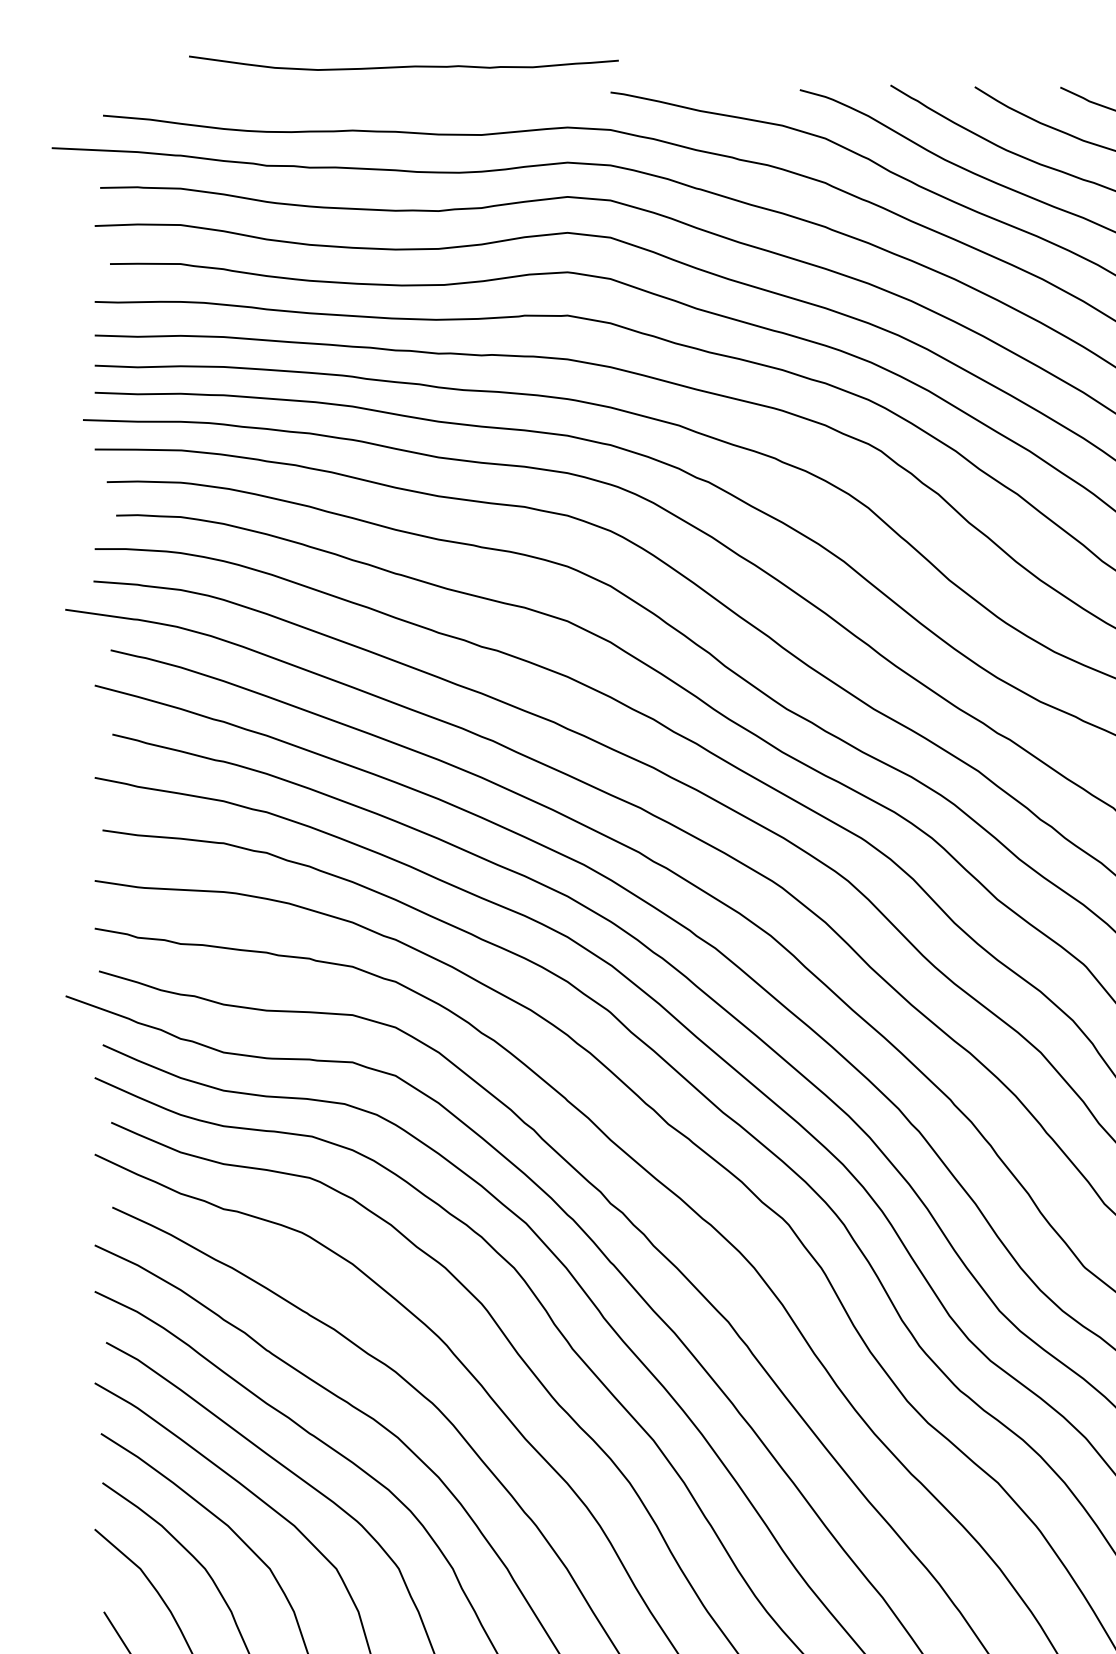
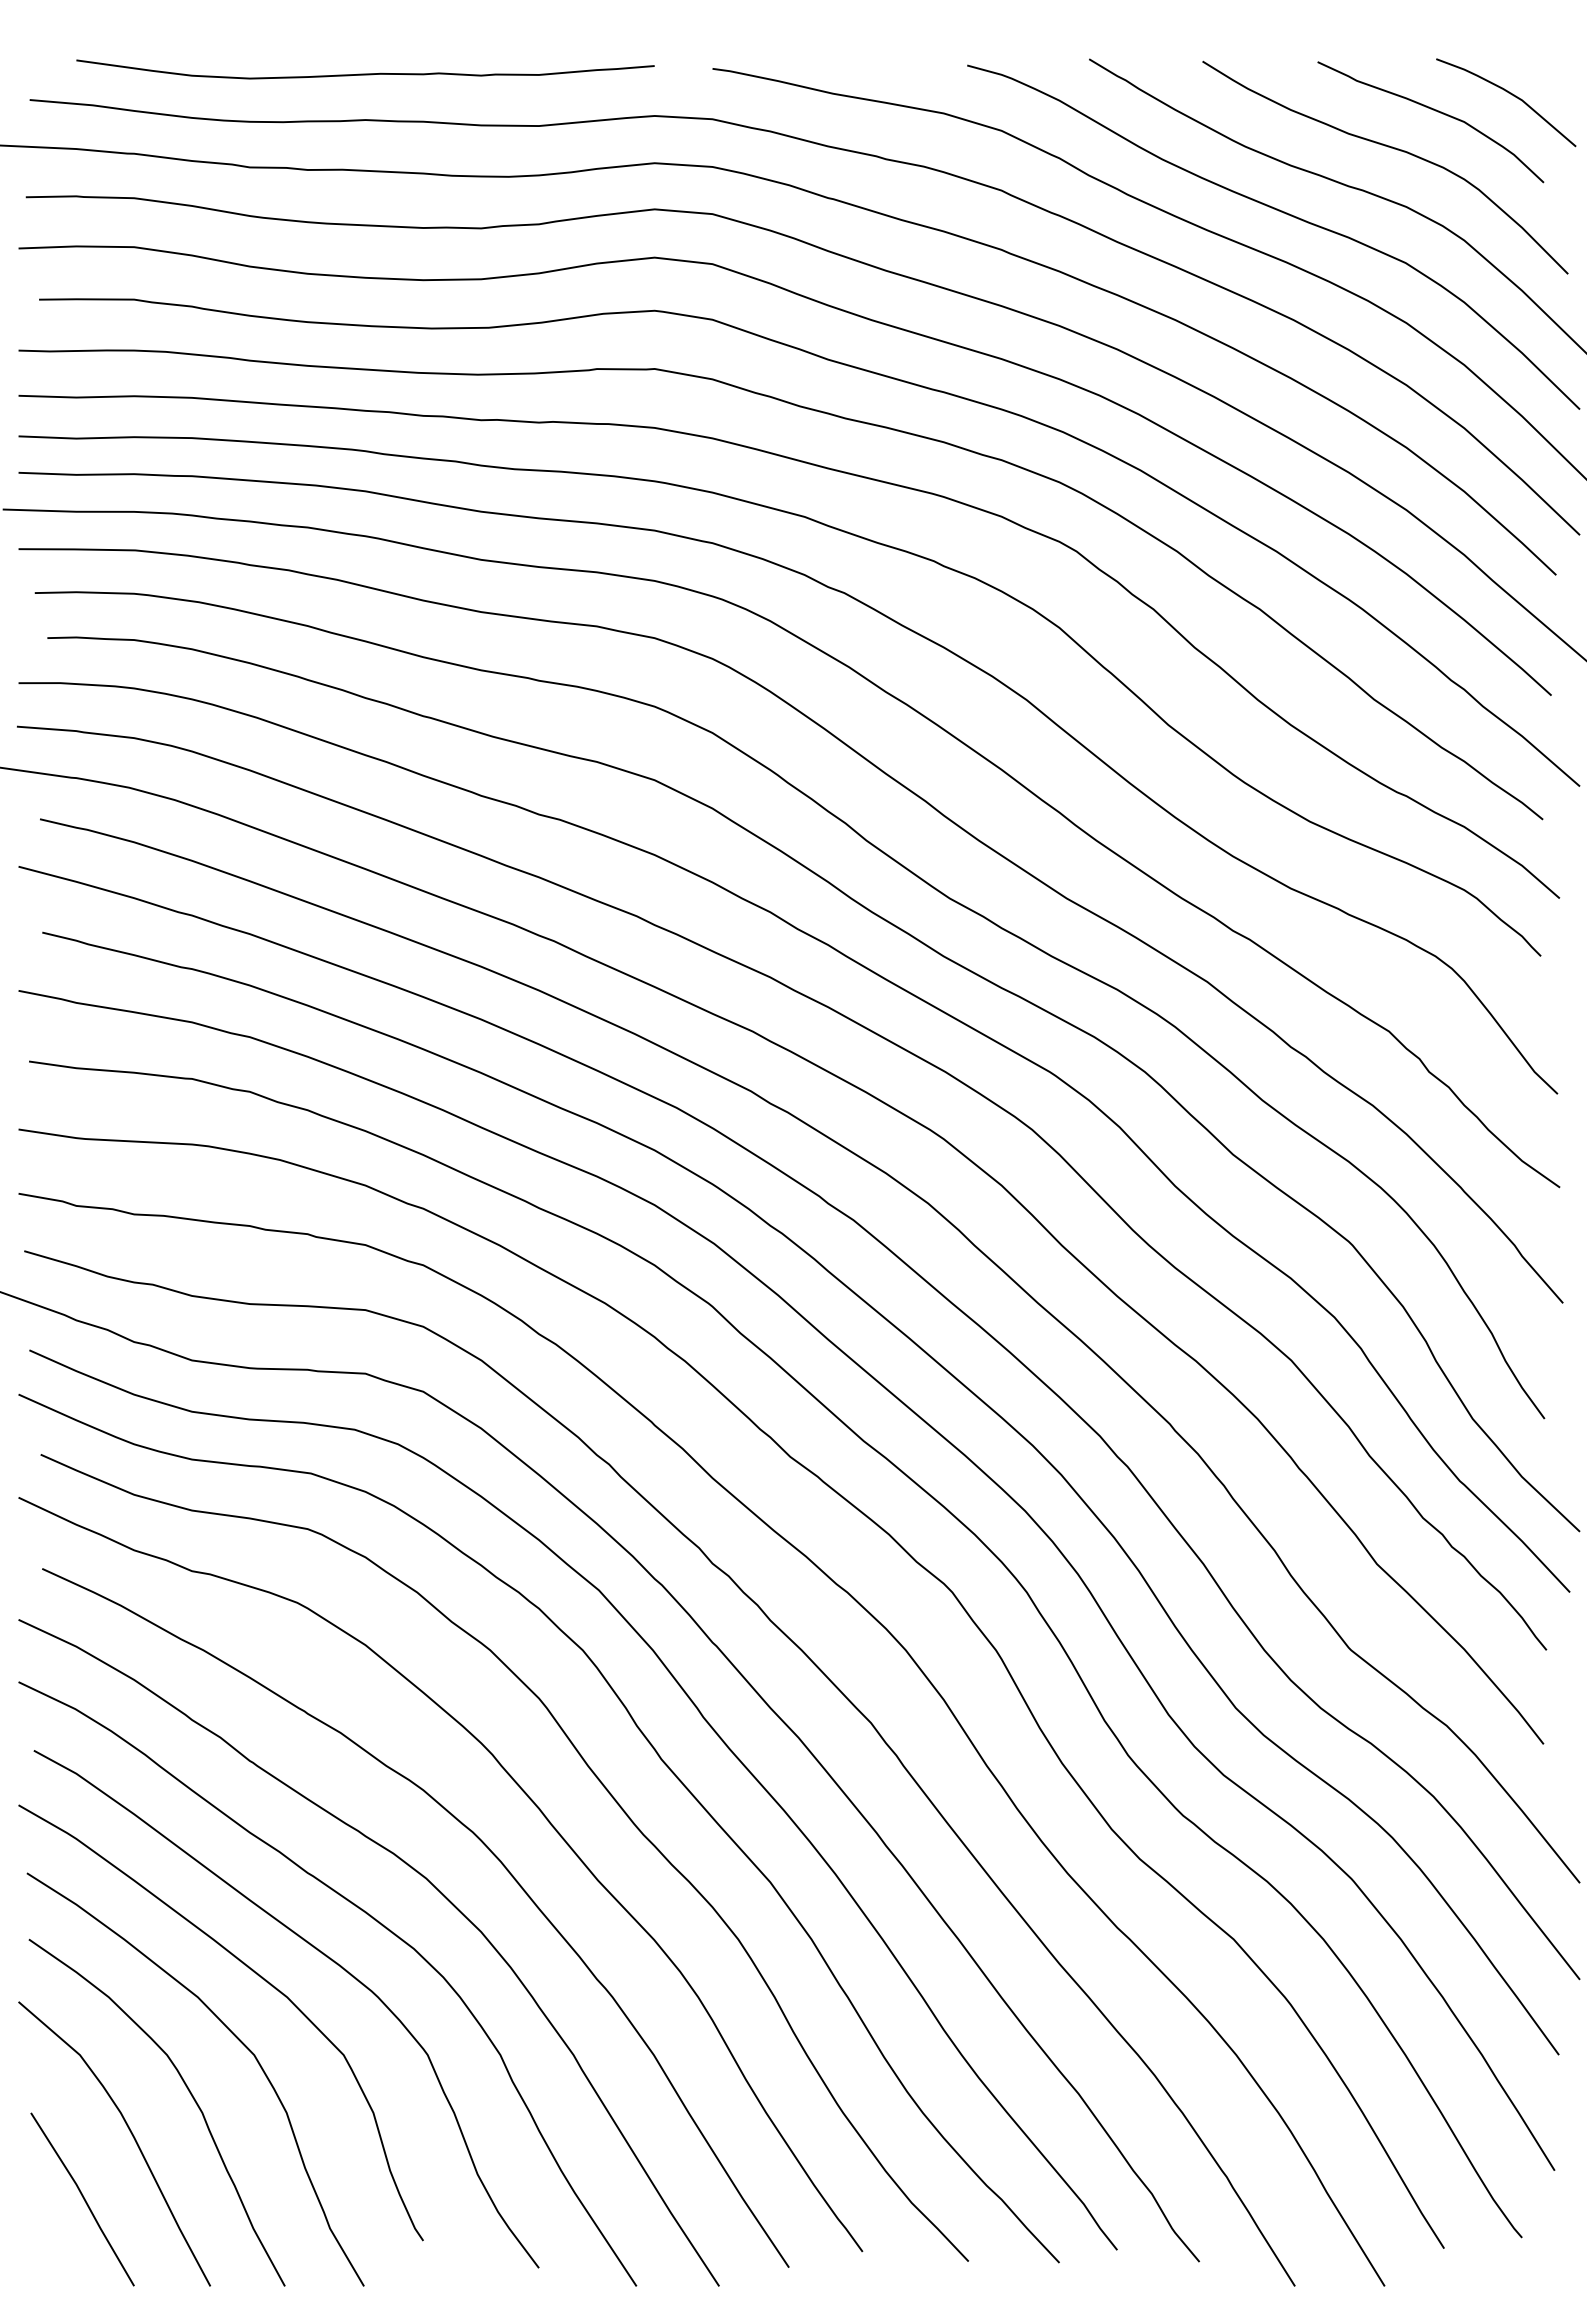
curve: (403, 66) -> (365, 73), moved

